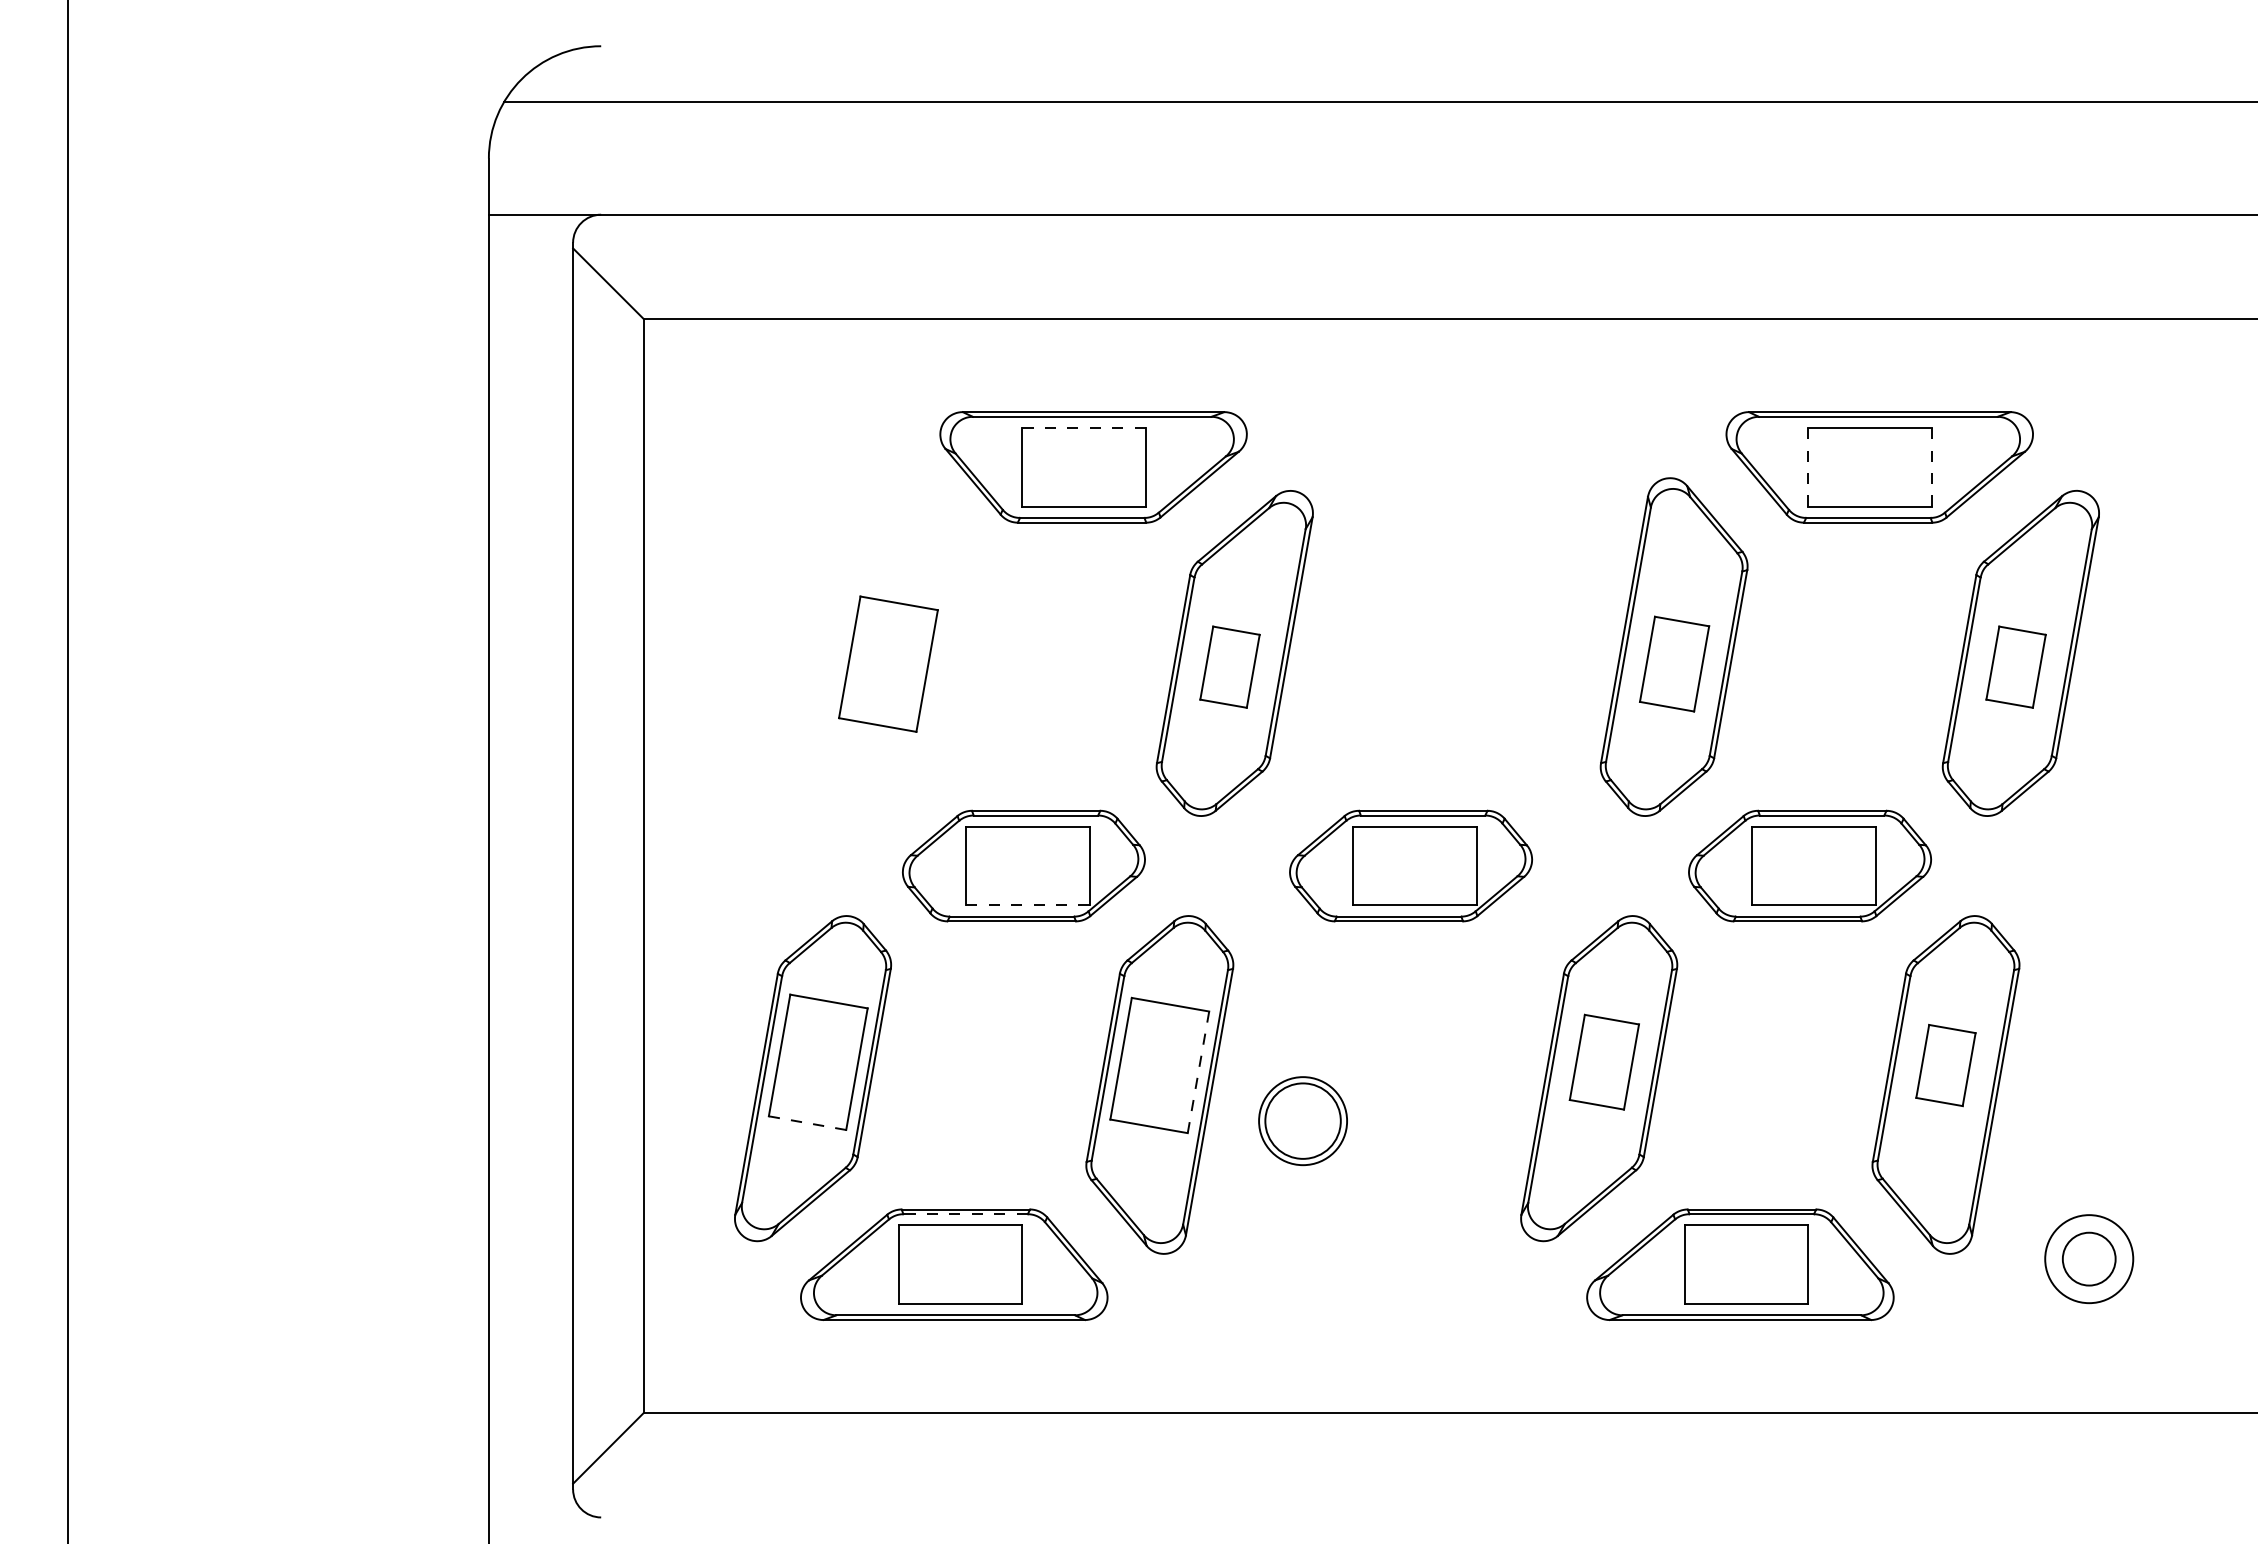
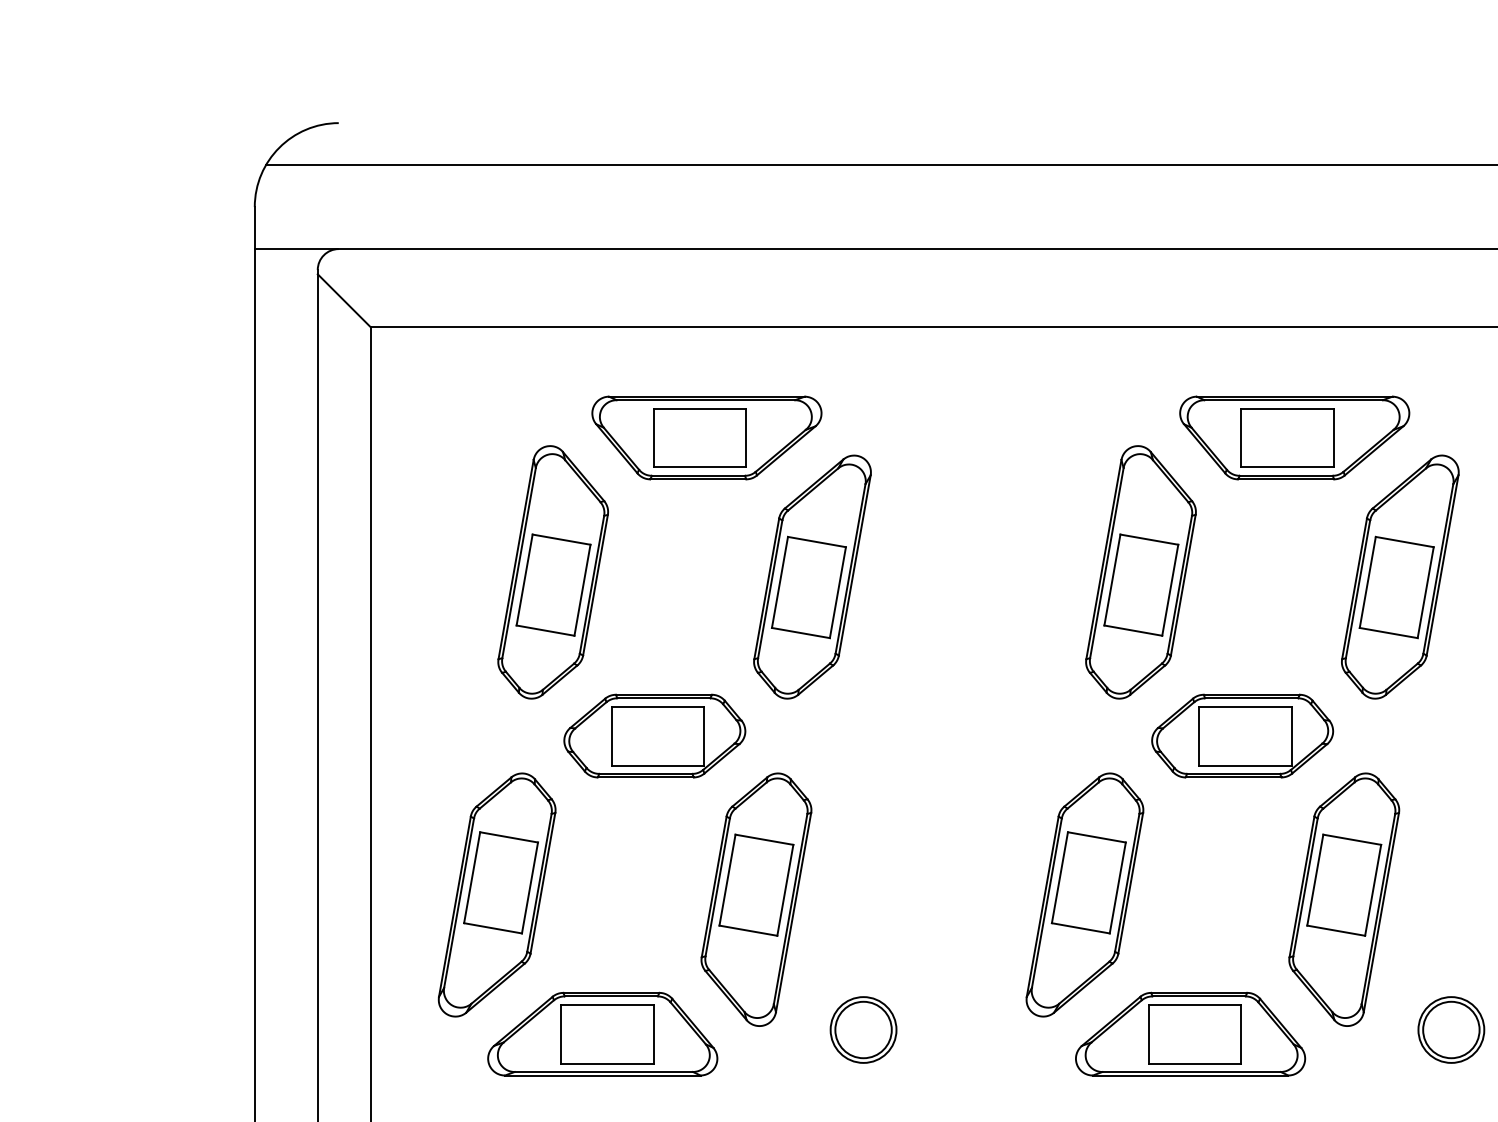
line: (1084, 428) -> (700, 408), dashed -> solid
line: (1808, 466) -> (1241, 437), dashed -> solid
line: (1932, 467) -> (1334, 438), dashed -> solid
part: (887, 646) -> (552, 571), added
part: (1674, 663) -> (1141, 584), size x1.43
part: (1229, 666) -> (808, 586), size x1.67
part: (2015, 666) -> (1396, 586), size x1.67
part: (1411, 865) -> (944, 735), removed
line: (1027, 905) -> (657, 765), dashed -> solid
part: (1604, 1061) -> (1088, 882), size x1.43
part: (1945, 1065) -> (1343, 885), size x1.67
line: (1198, 1072) -> (785, 890), dashed -> solid
part: (1302, 1121) -> (863, 1030), moved
line: (807, 1123) -> (493, 928), dashed -> solid
line: (965, 1214) -> (611, 996), dashed -> solid
circle: (2088, 1258) -> (1450, 1029), size x1.43

